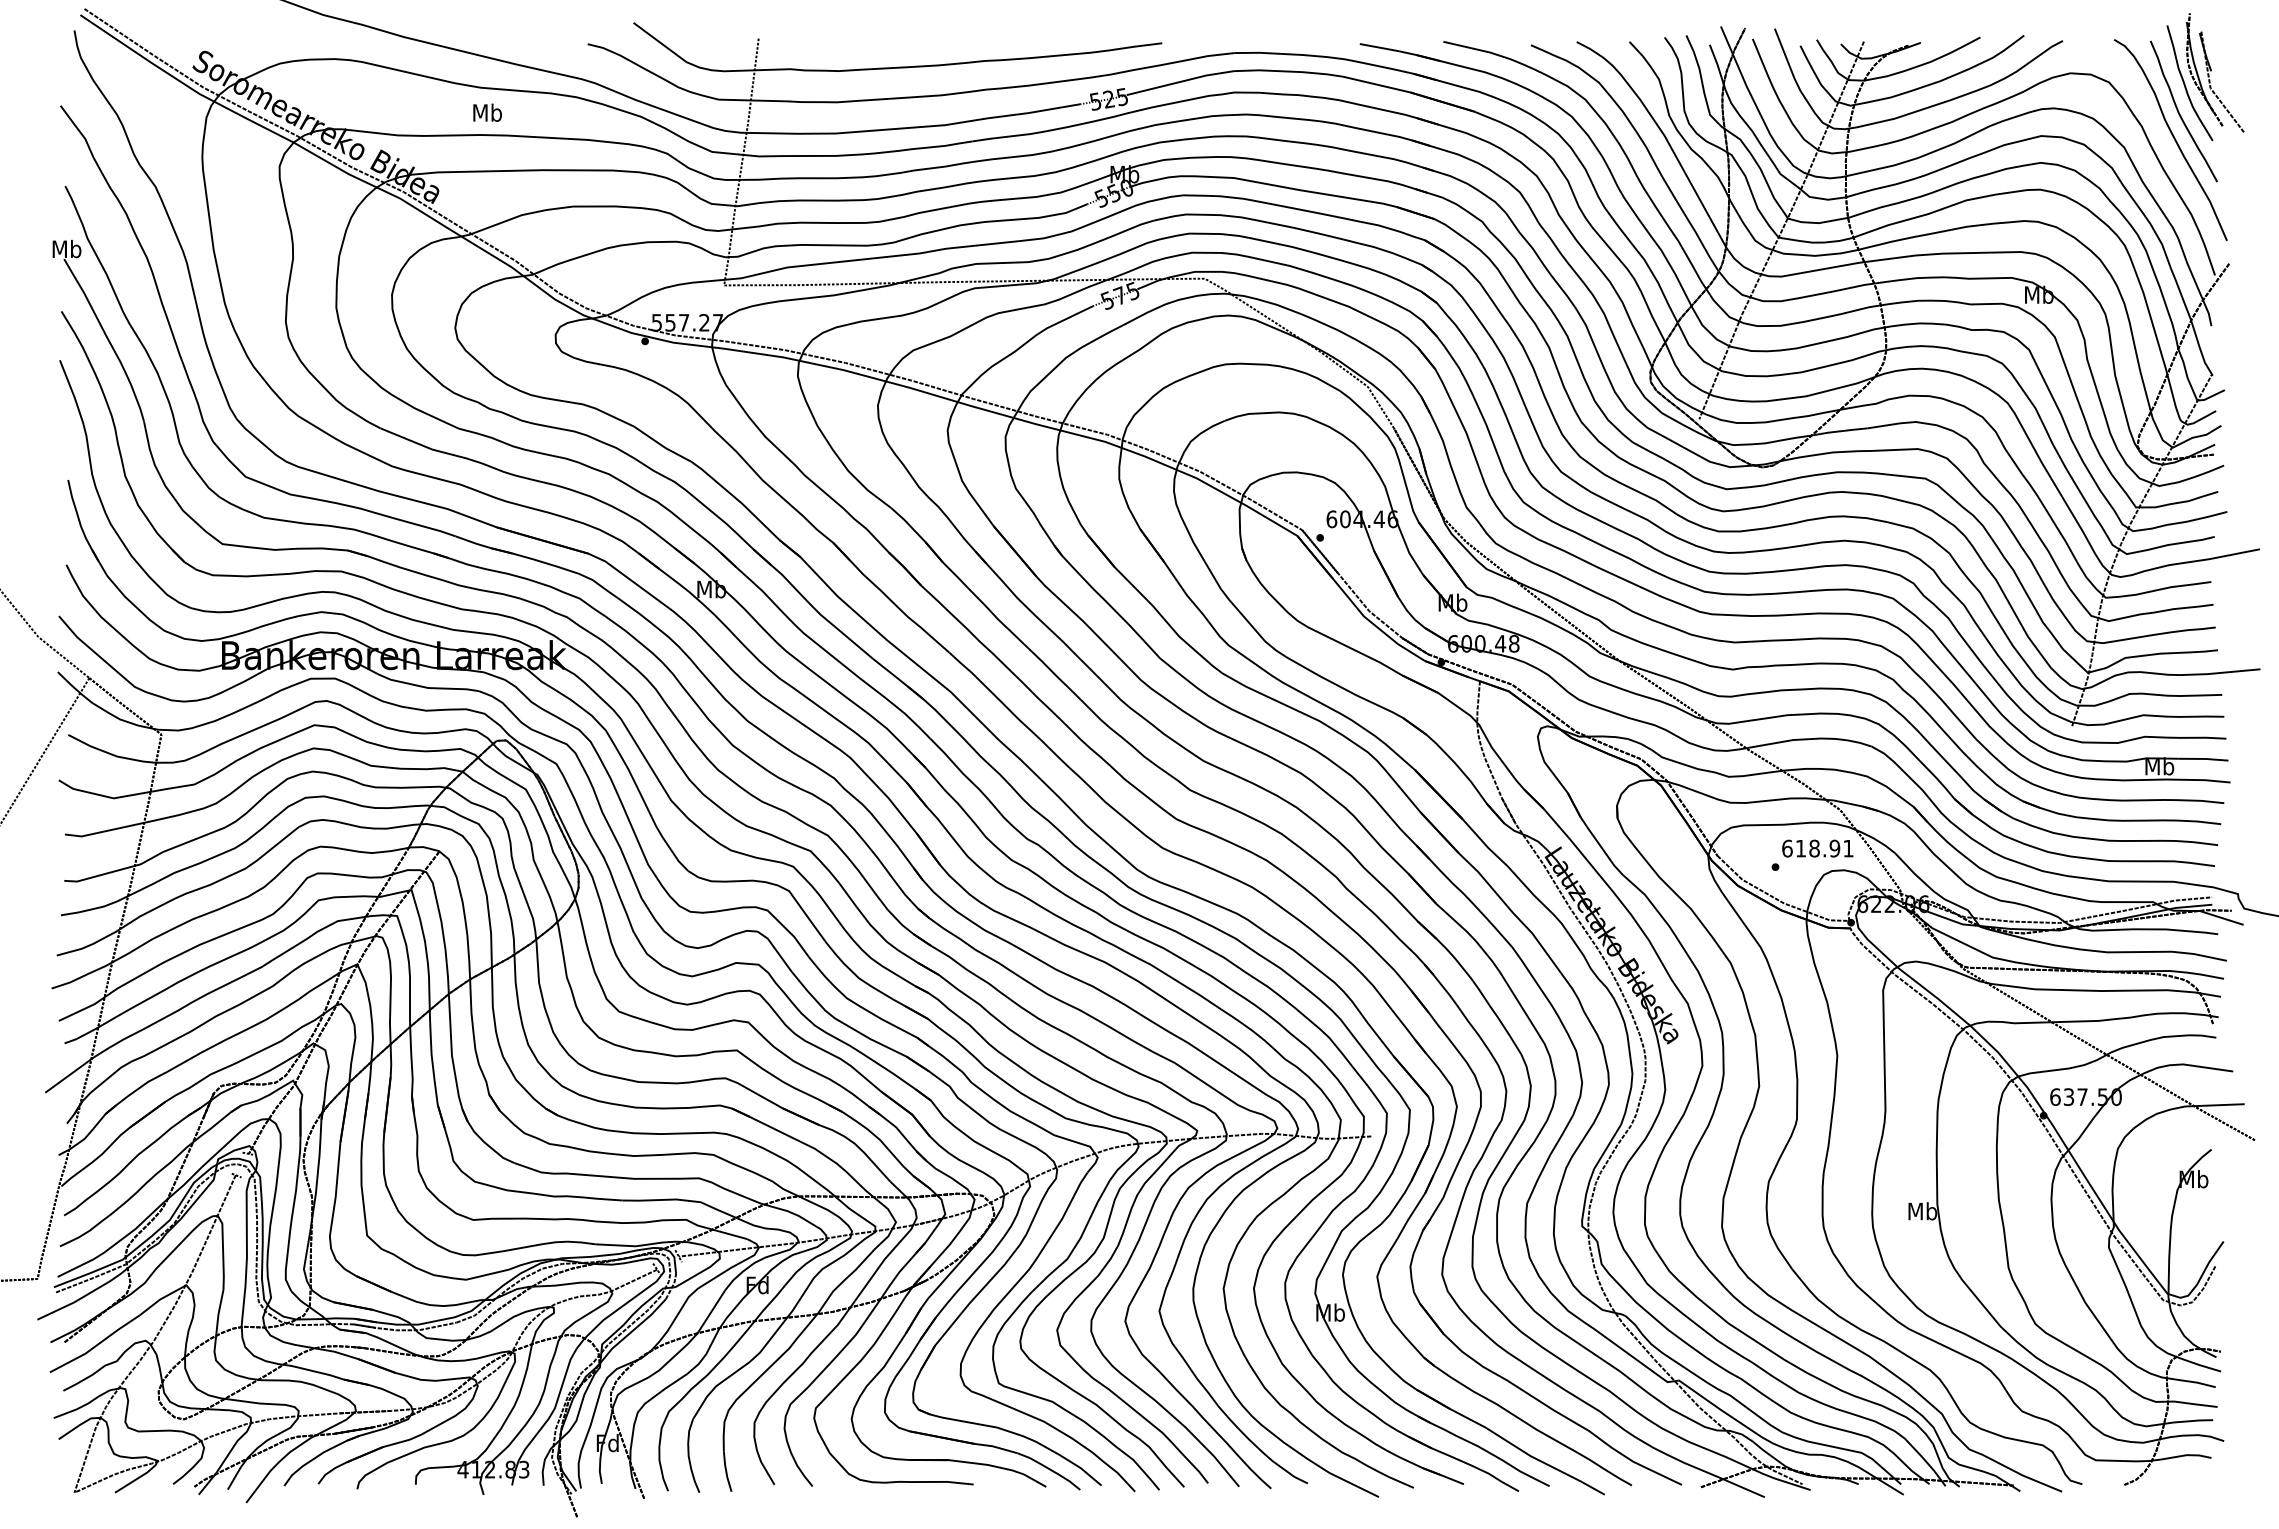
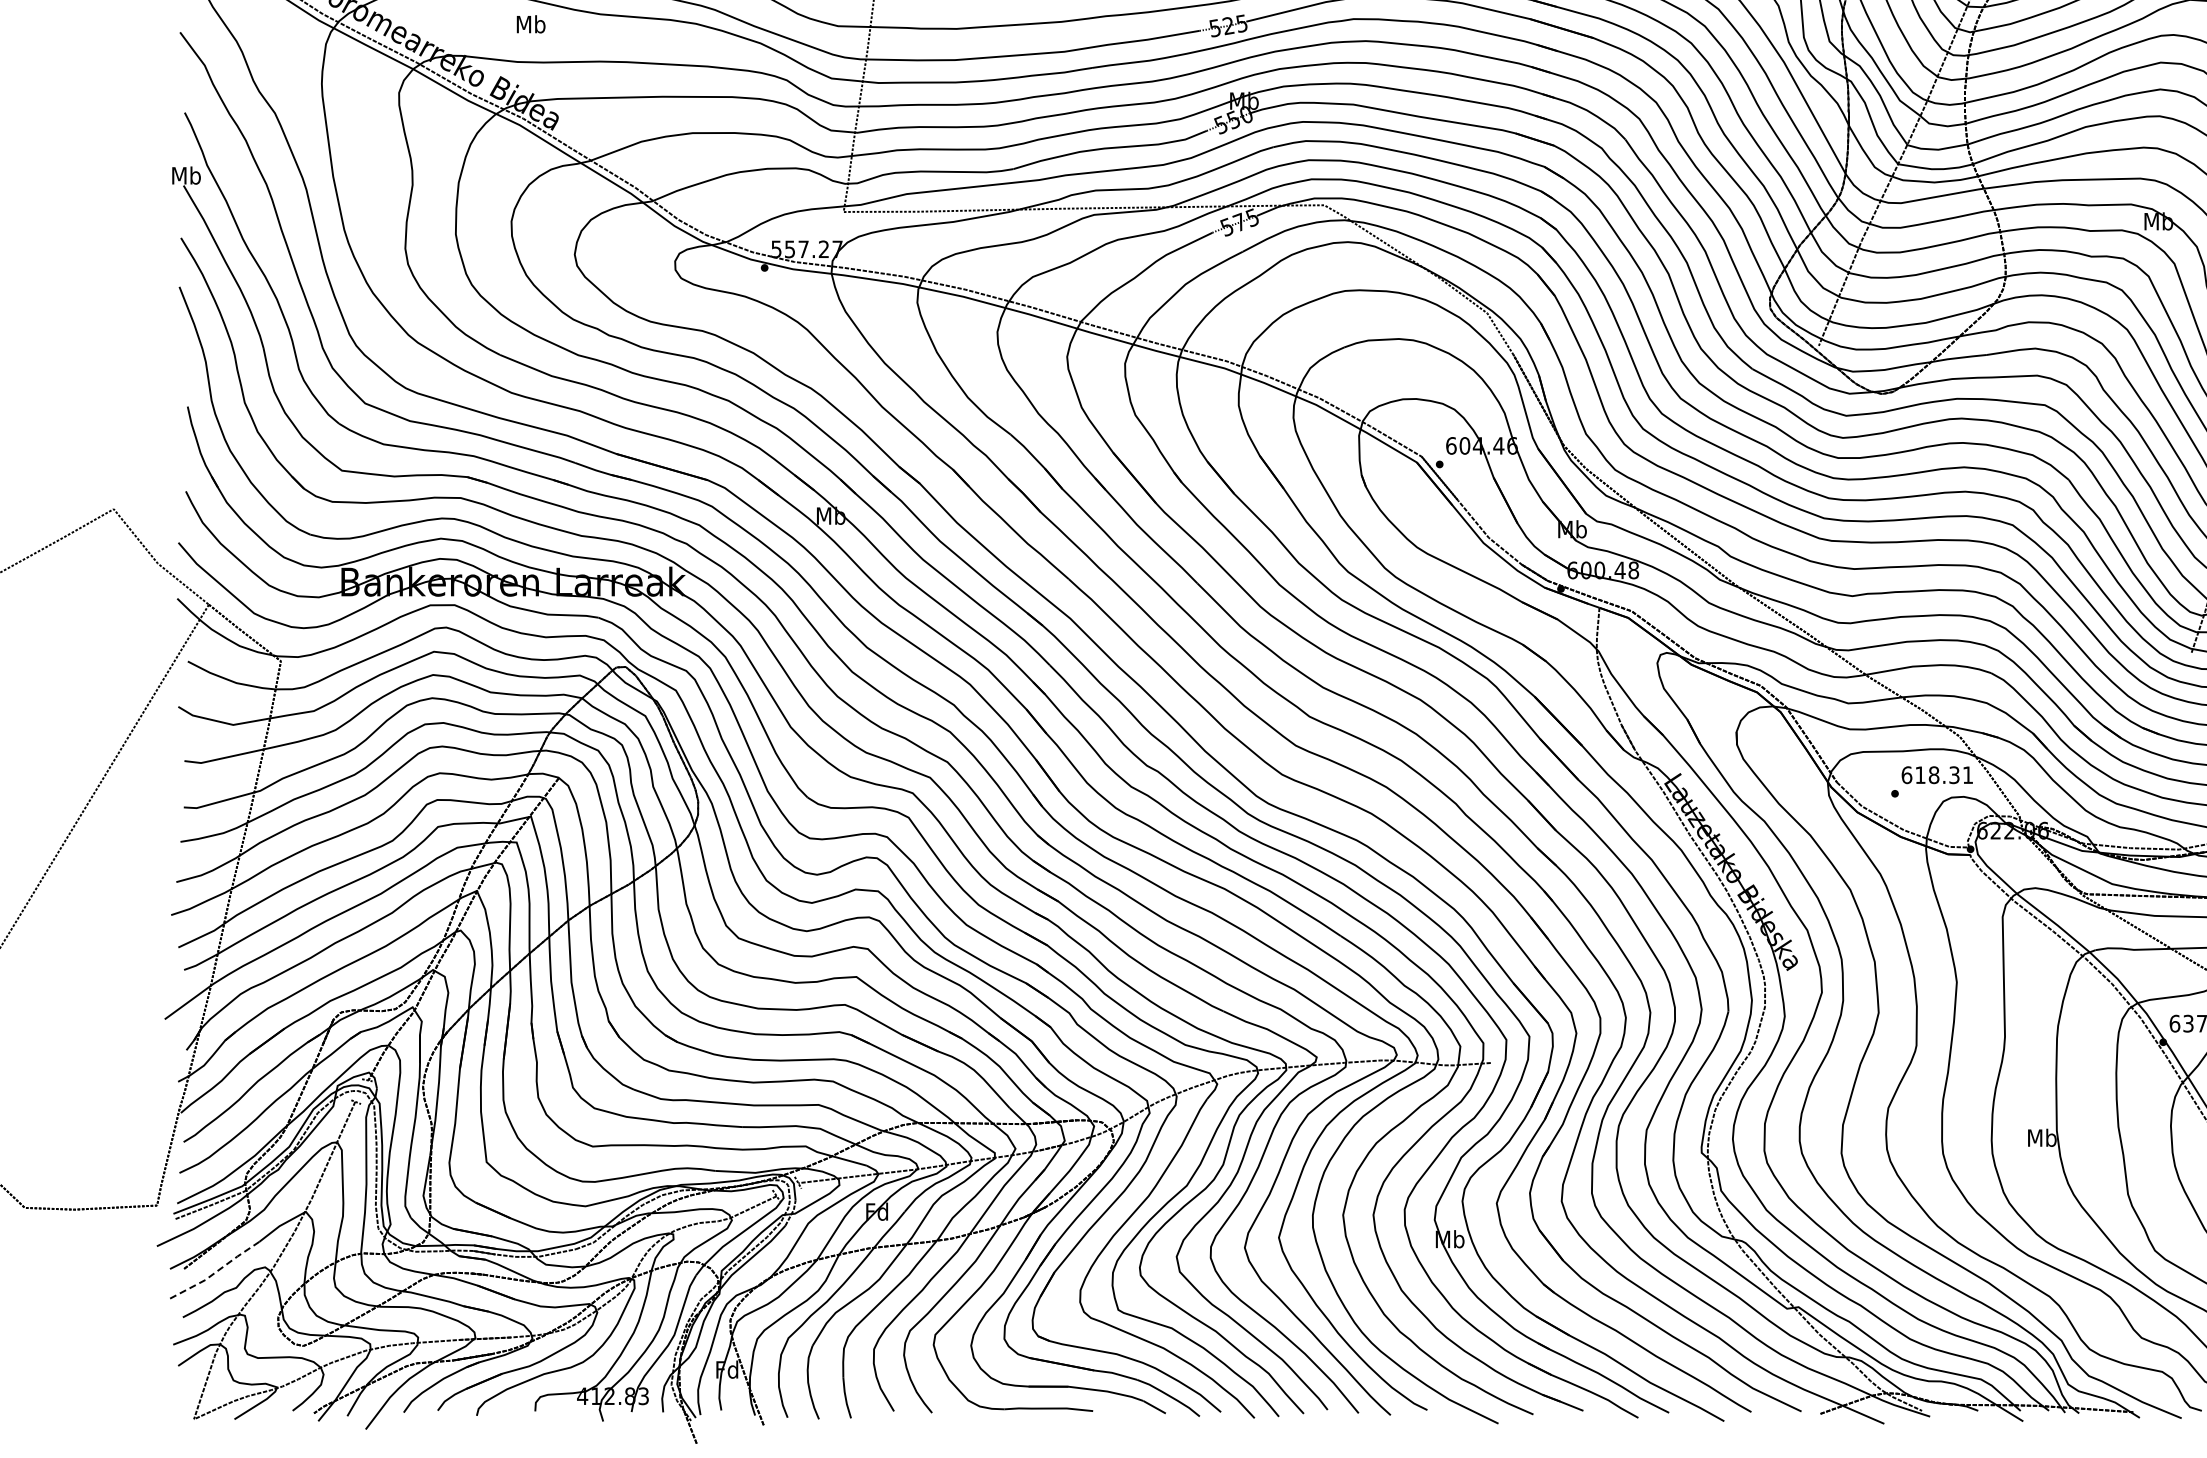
text: (487, 112) -> (531, 24), moved
text: (1834, 848) -> (1954, 775), 618.91 -> 618.31
line: (95, 1346) -> (215, 1273), solid -> dashed

